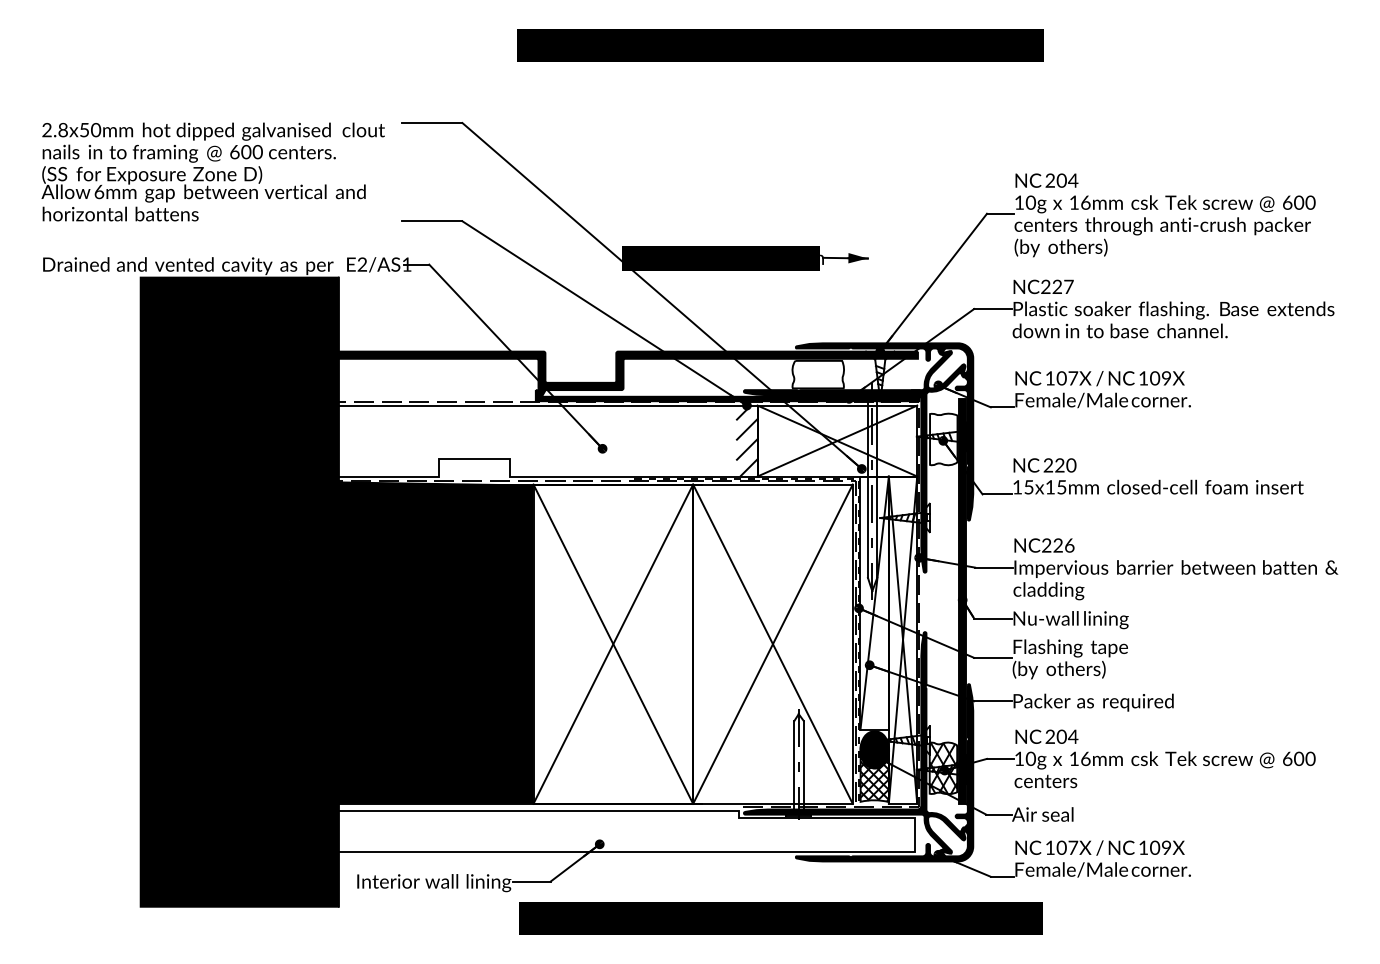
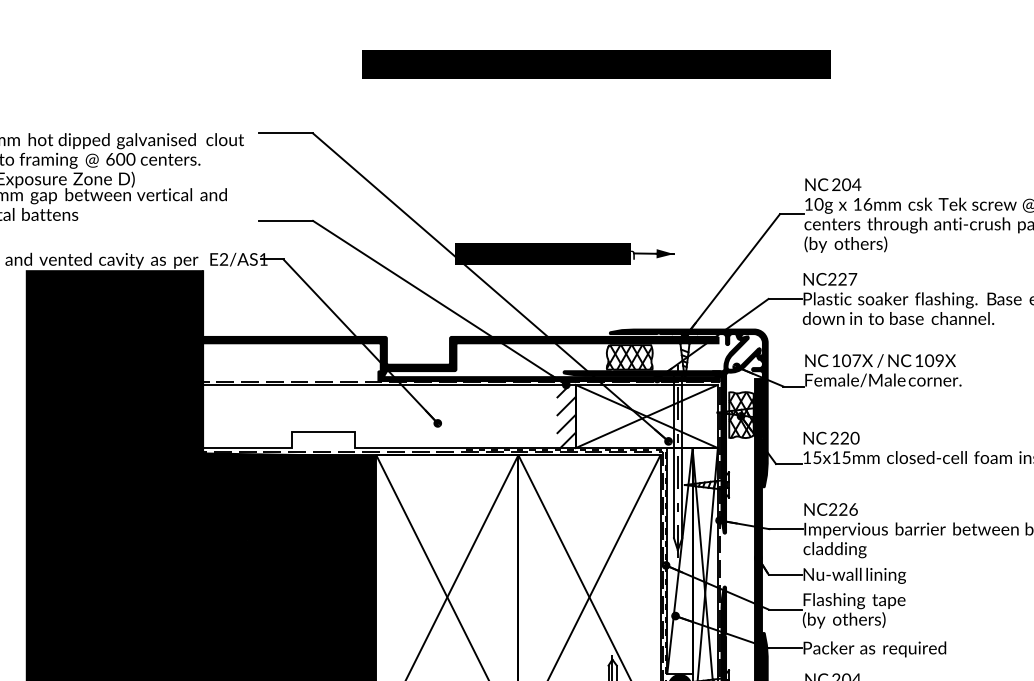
hatch: (817, 374) -> (629, 357), added
hatch: (943, 439) -> (741, 415), added

